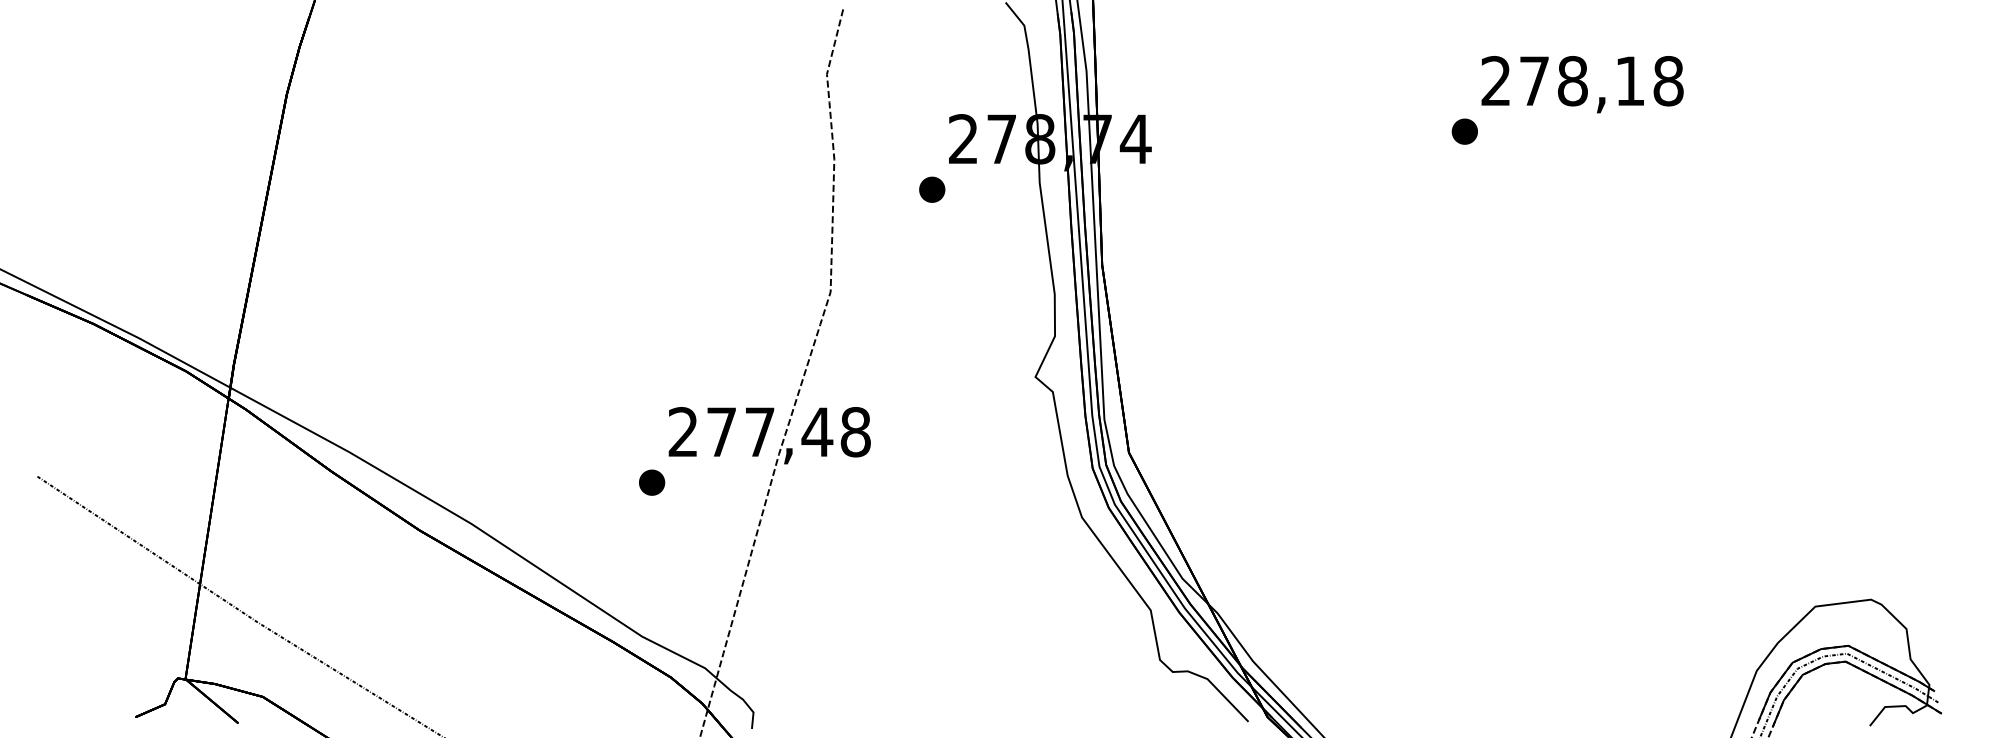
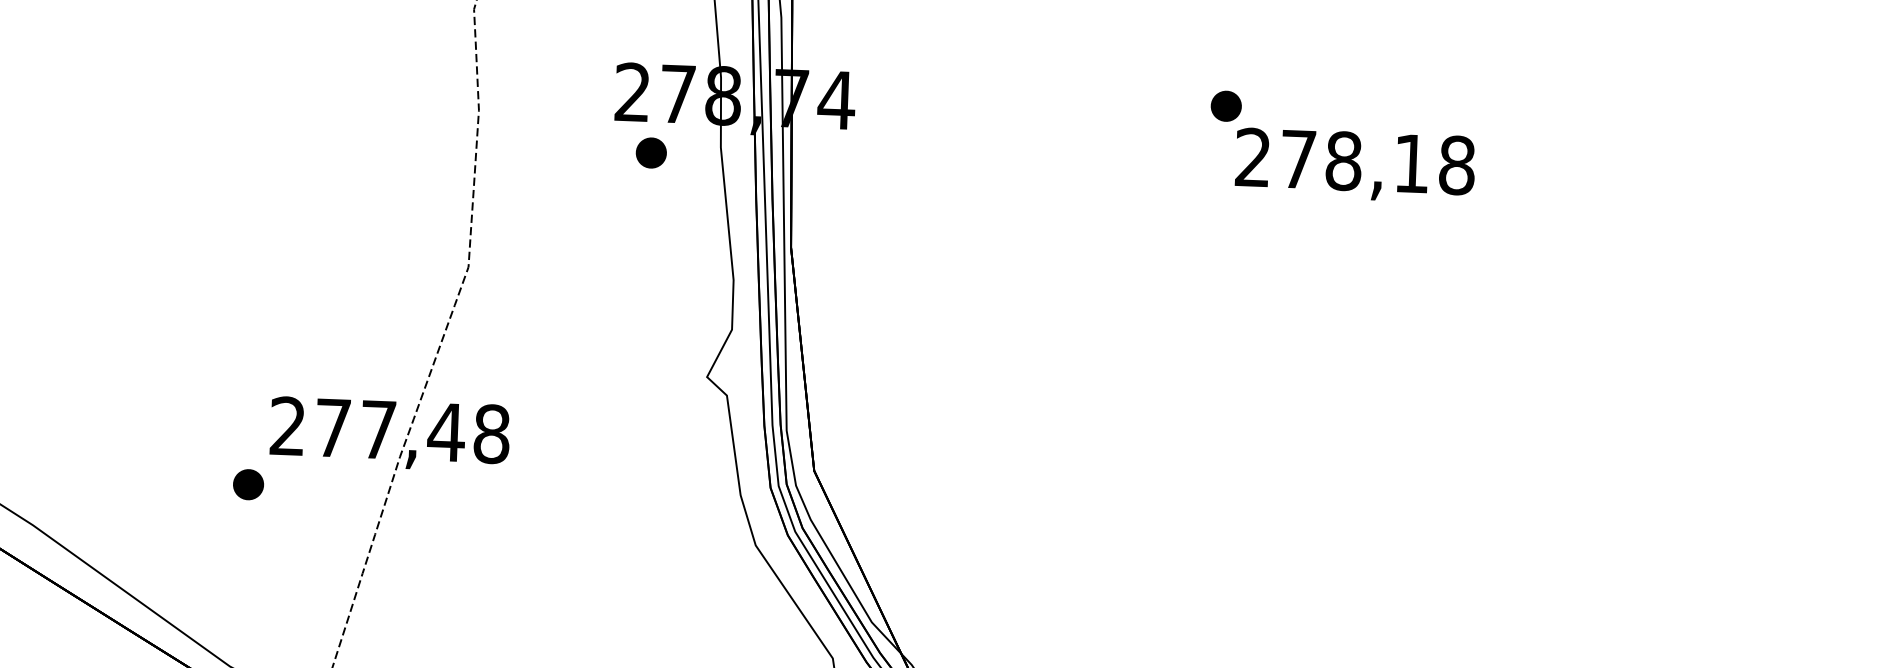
text: (1582, 84) -> (1355, 165), moved
part: (932, 189) -> (651, 152), moved

